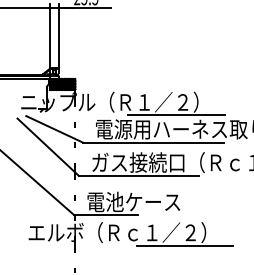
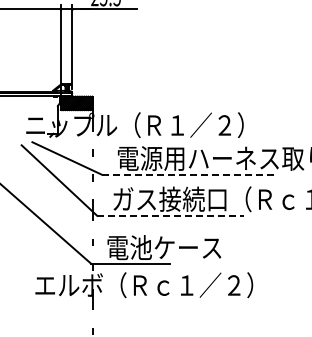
line: (176, 115) -> (216, 141), removed
line: (153, 142) -> (188, 174), solid -> dashed
line: (138, 175) -> (170, 215), solid -> dashed
line: (185, 245) -> (227, 301), removed

